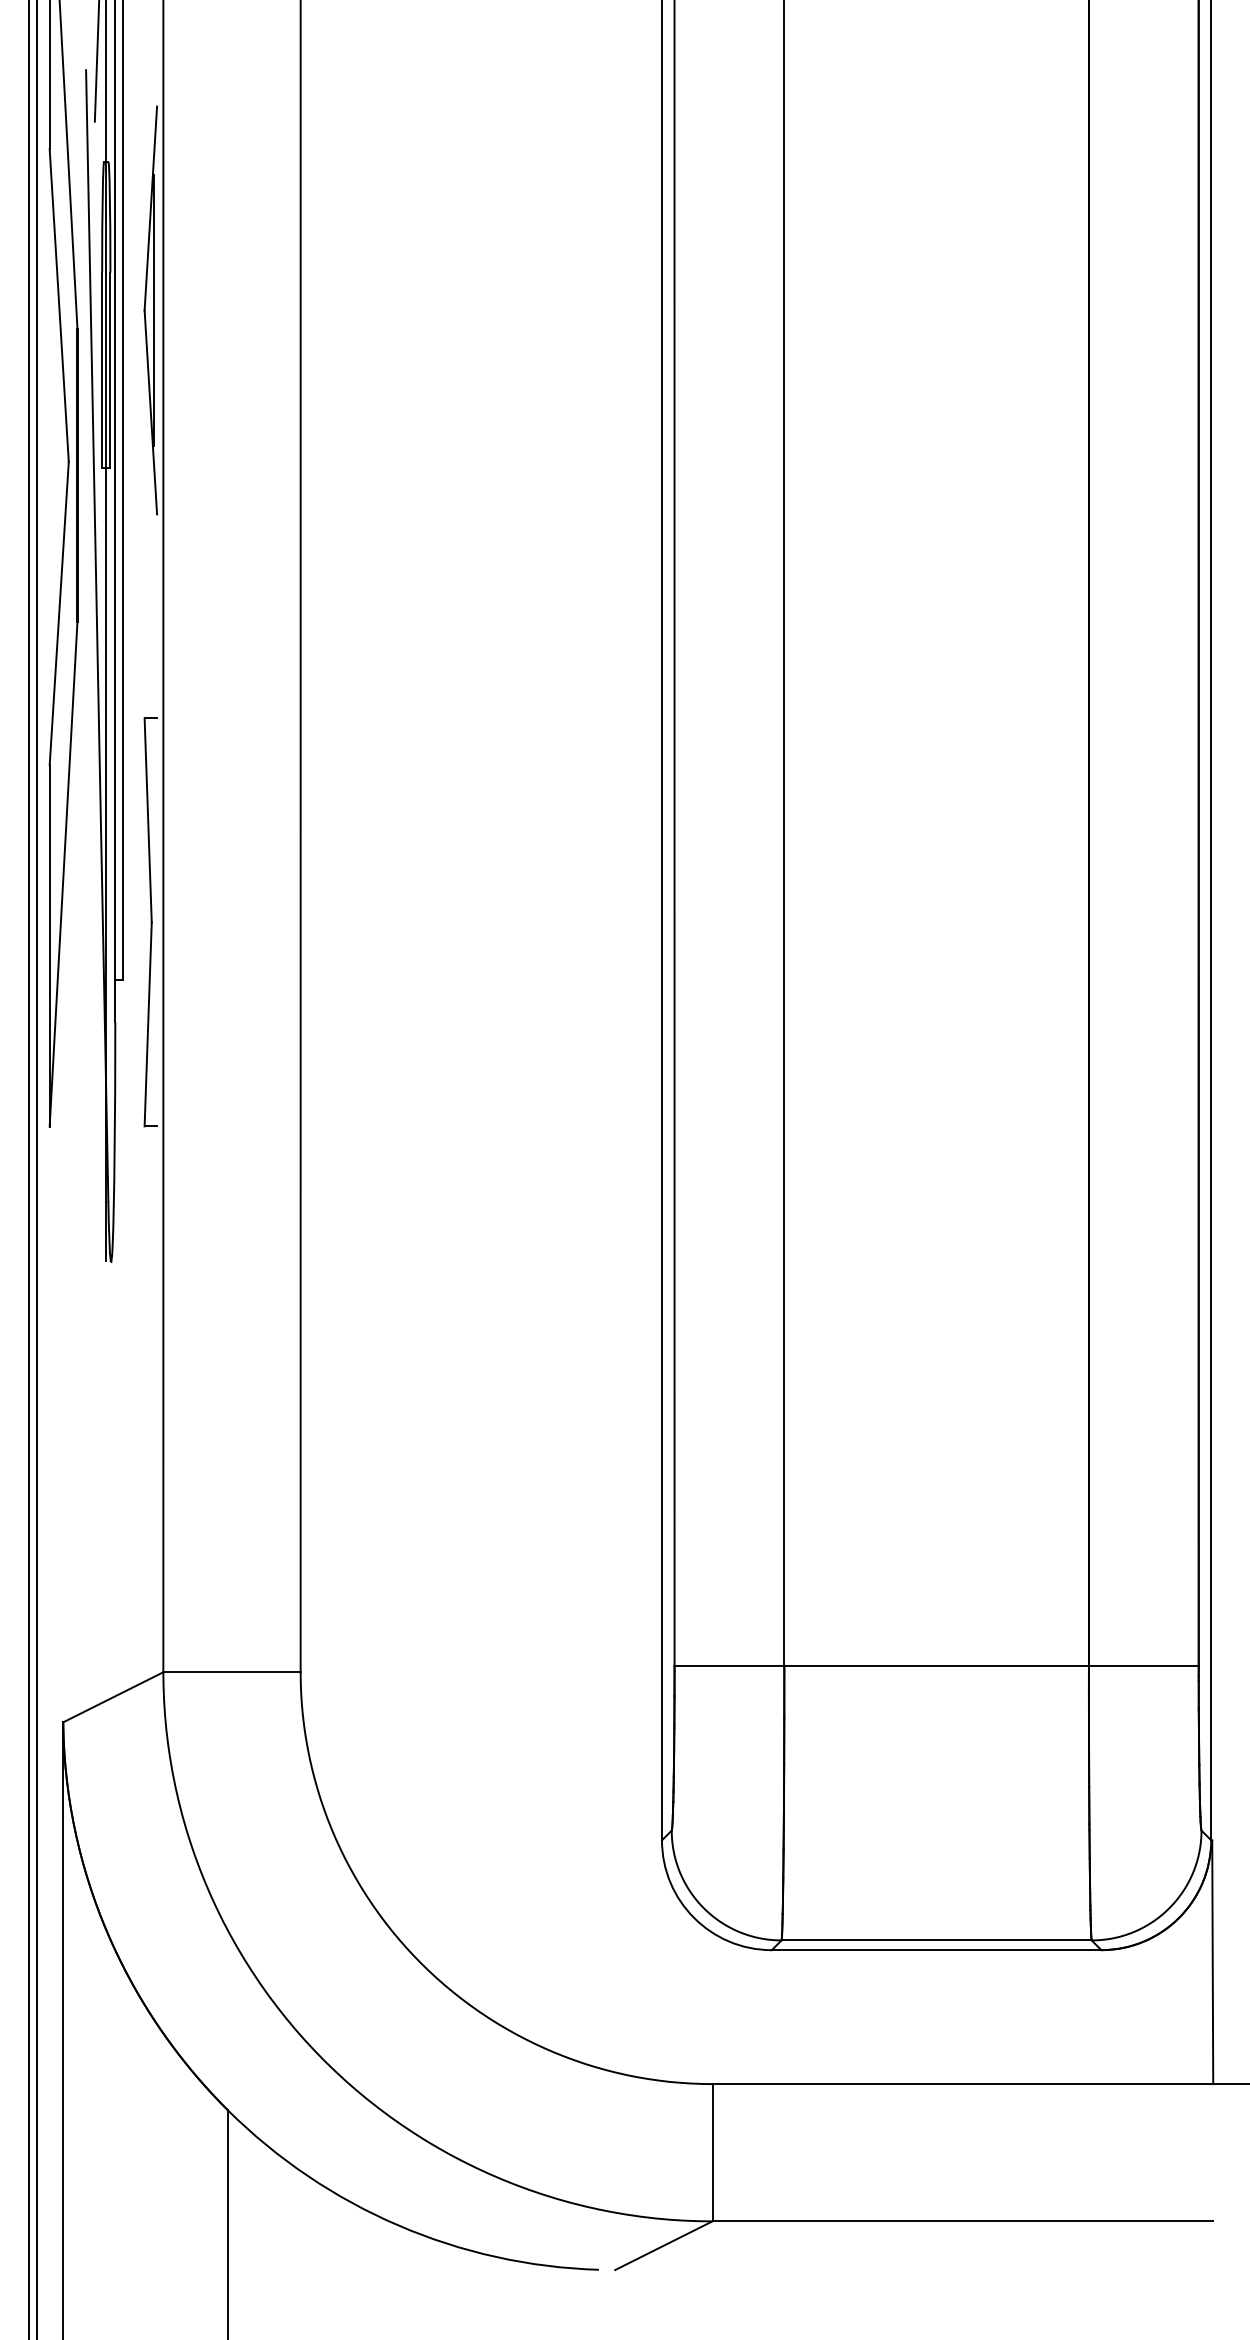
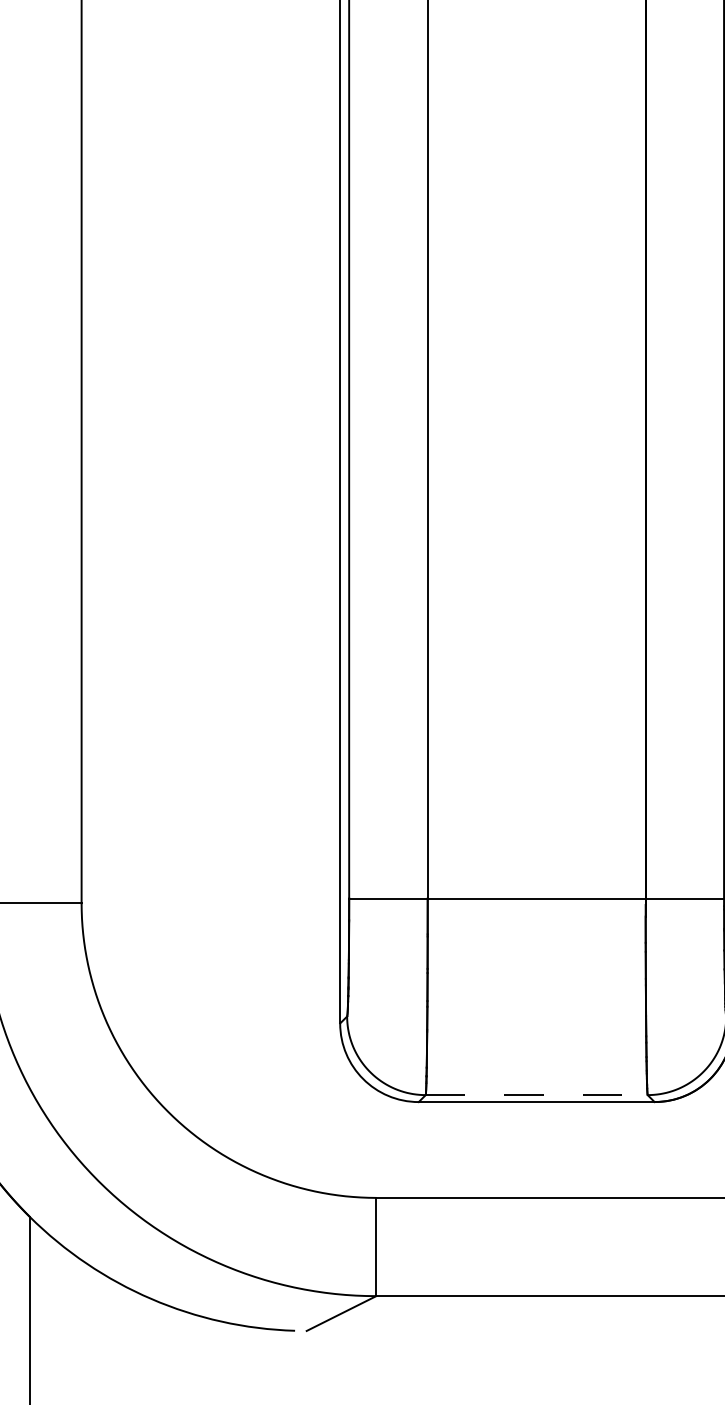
line: (937, 1940) -> (537, 1095), solid -> dashed

